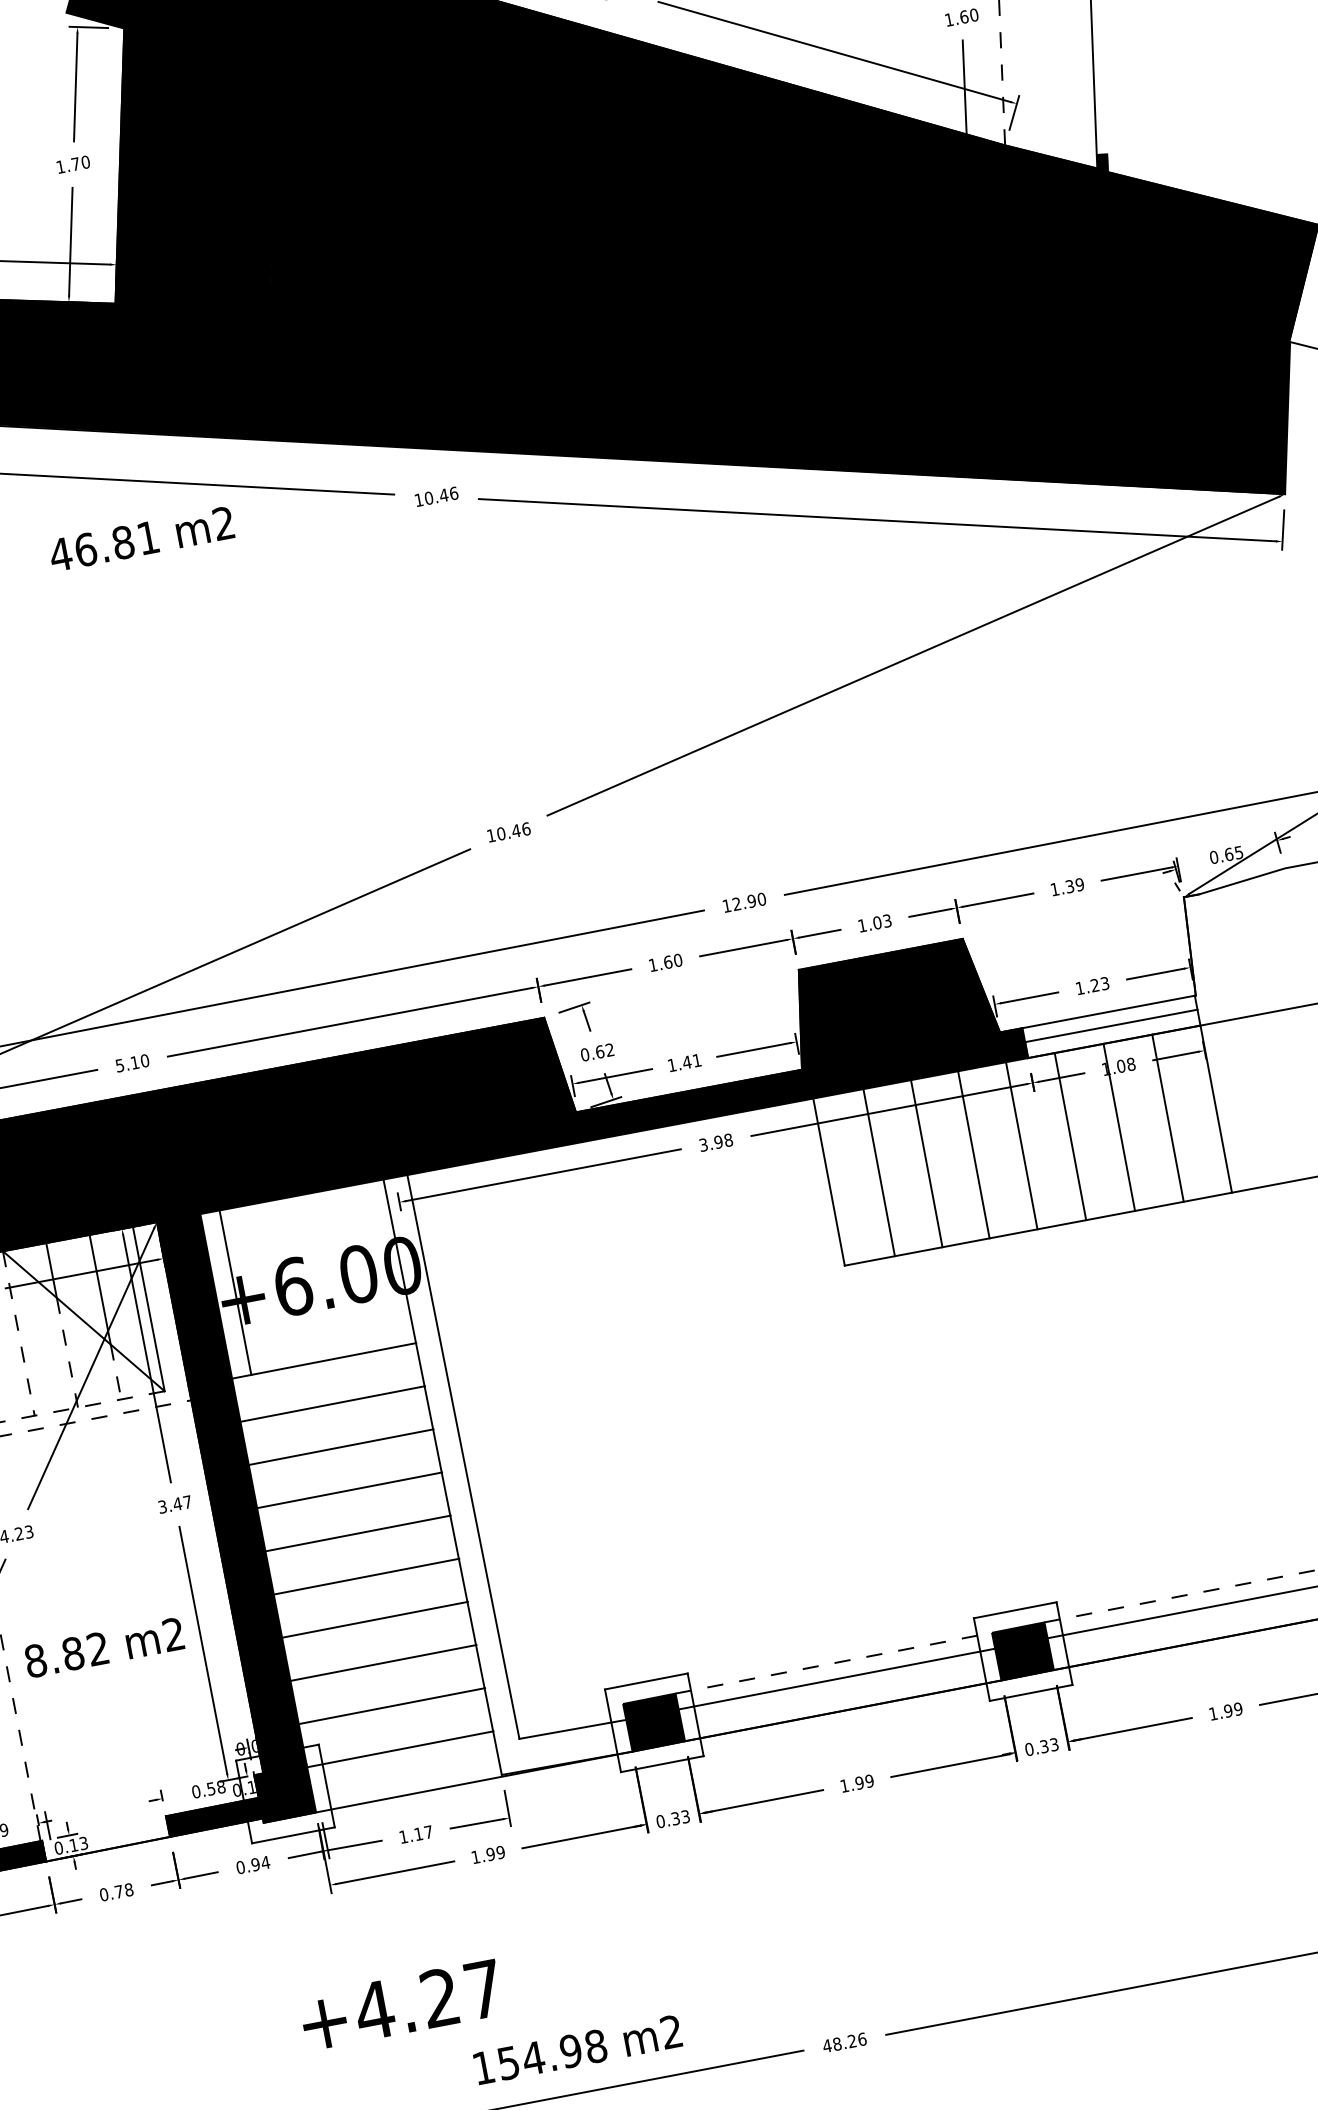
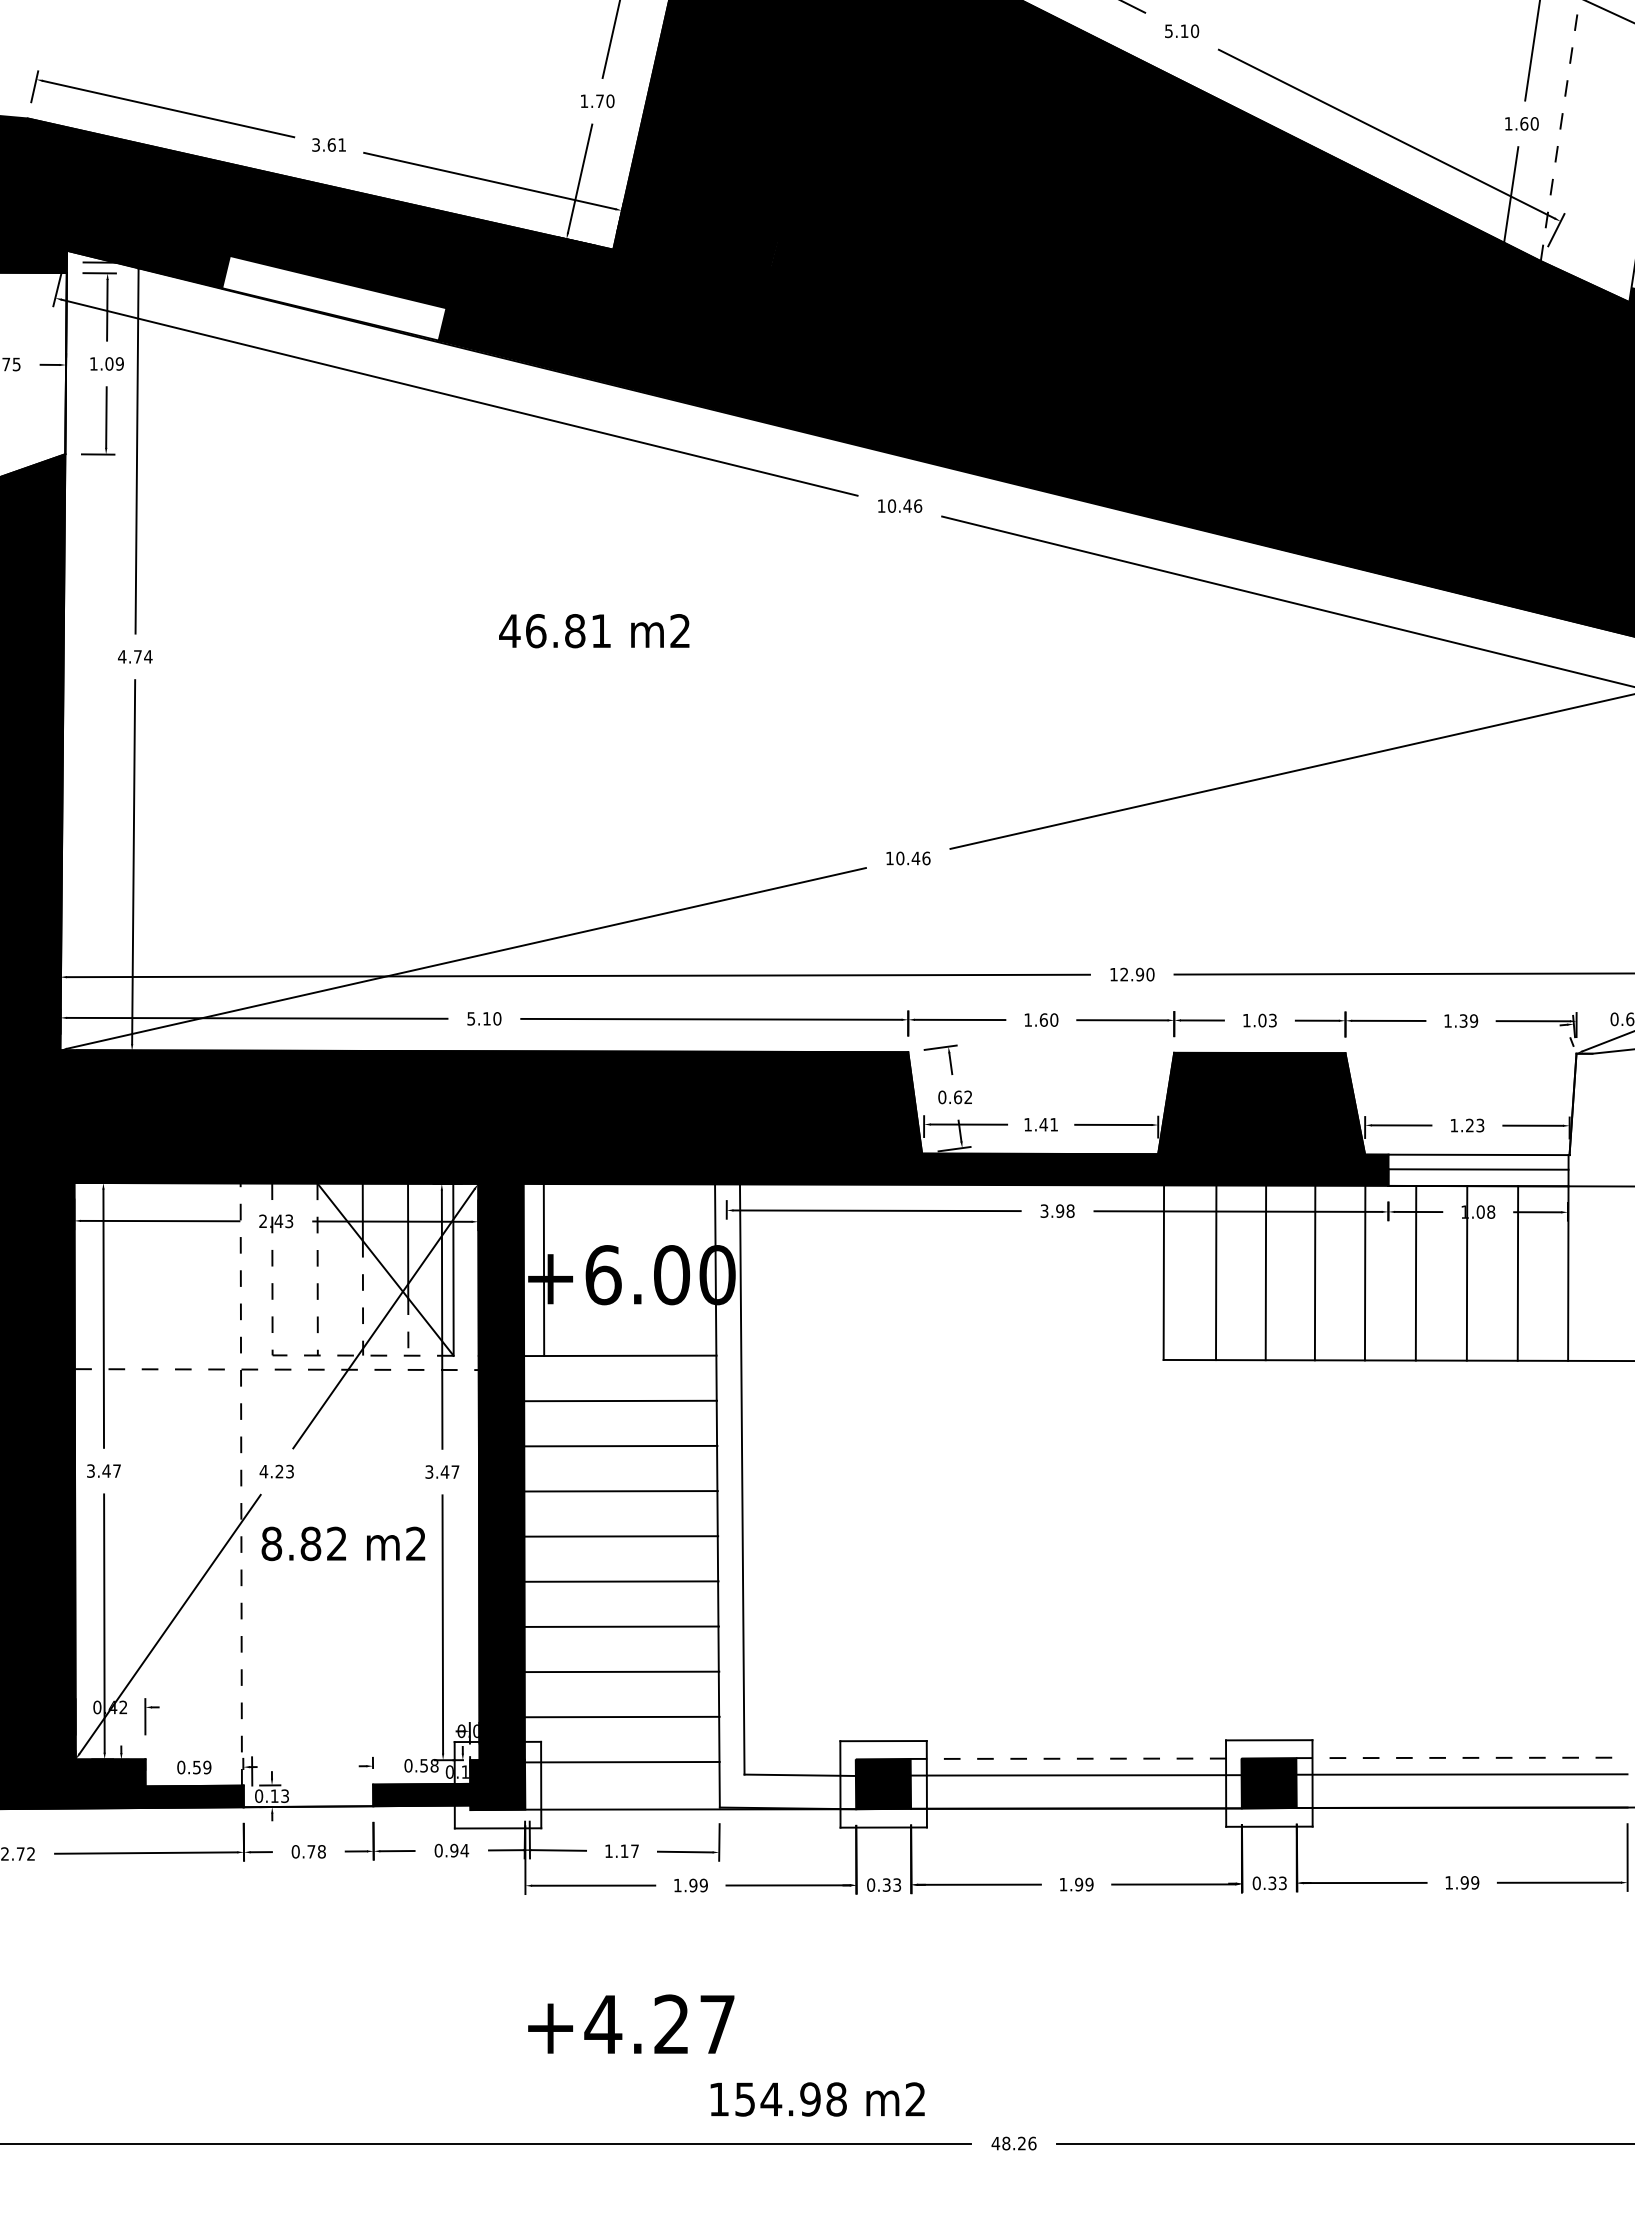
text: (141, 539) -> (594, 631), moved
text: (104, 1647) -> (343, 1543), moved
text: (401, 2004) -> (631, 2023), moved
text: (577, 2049) -> (817, 2099), moved

